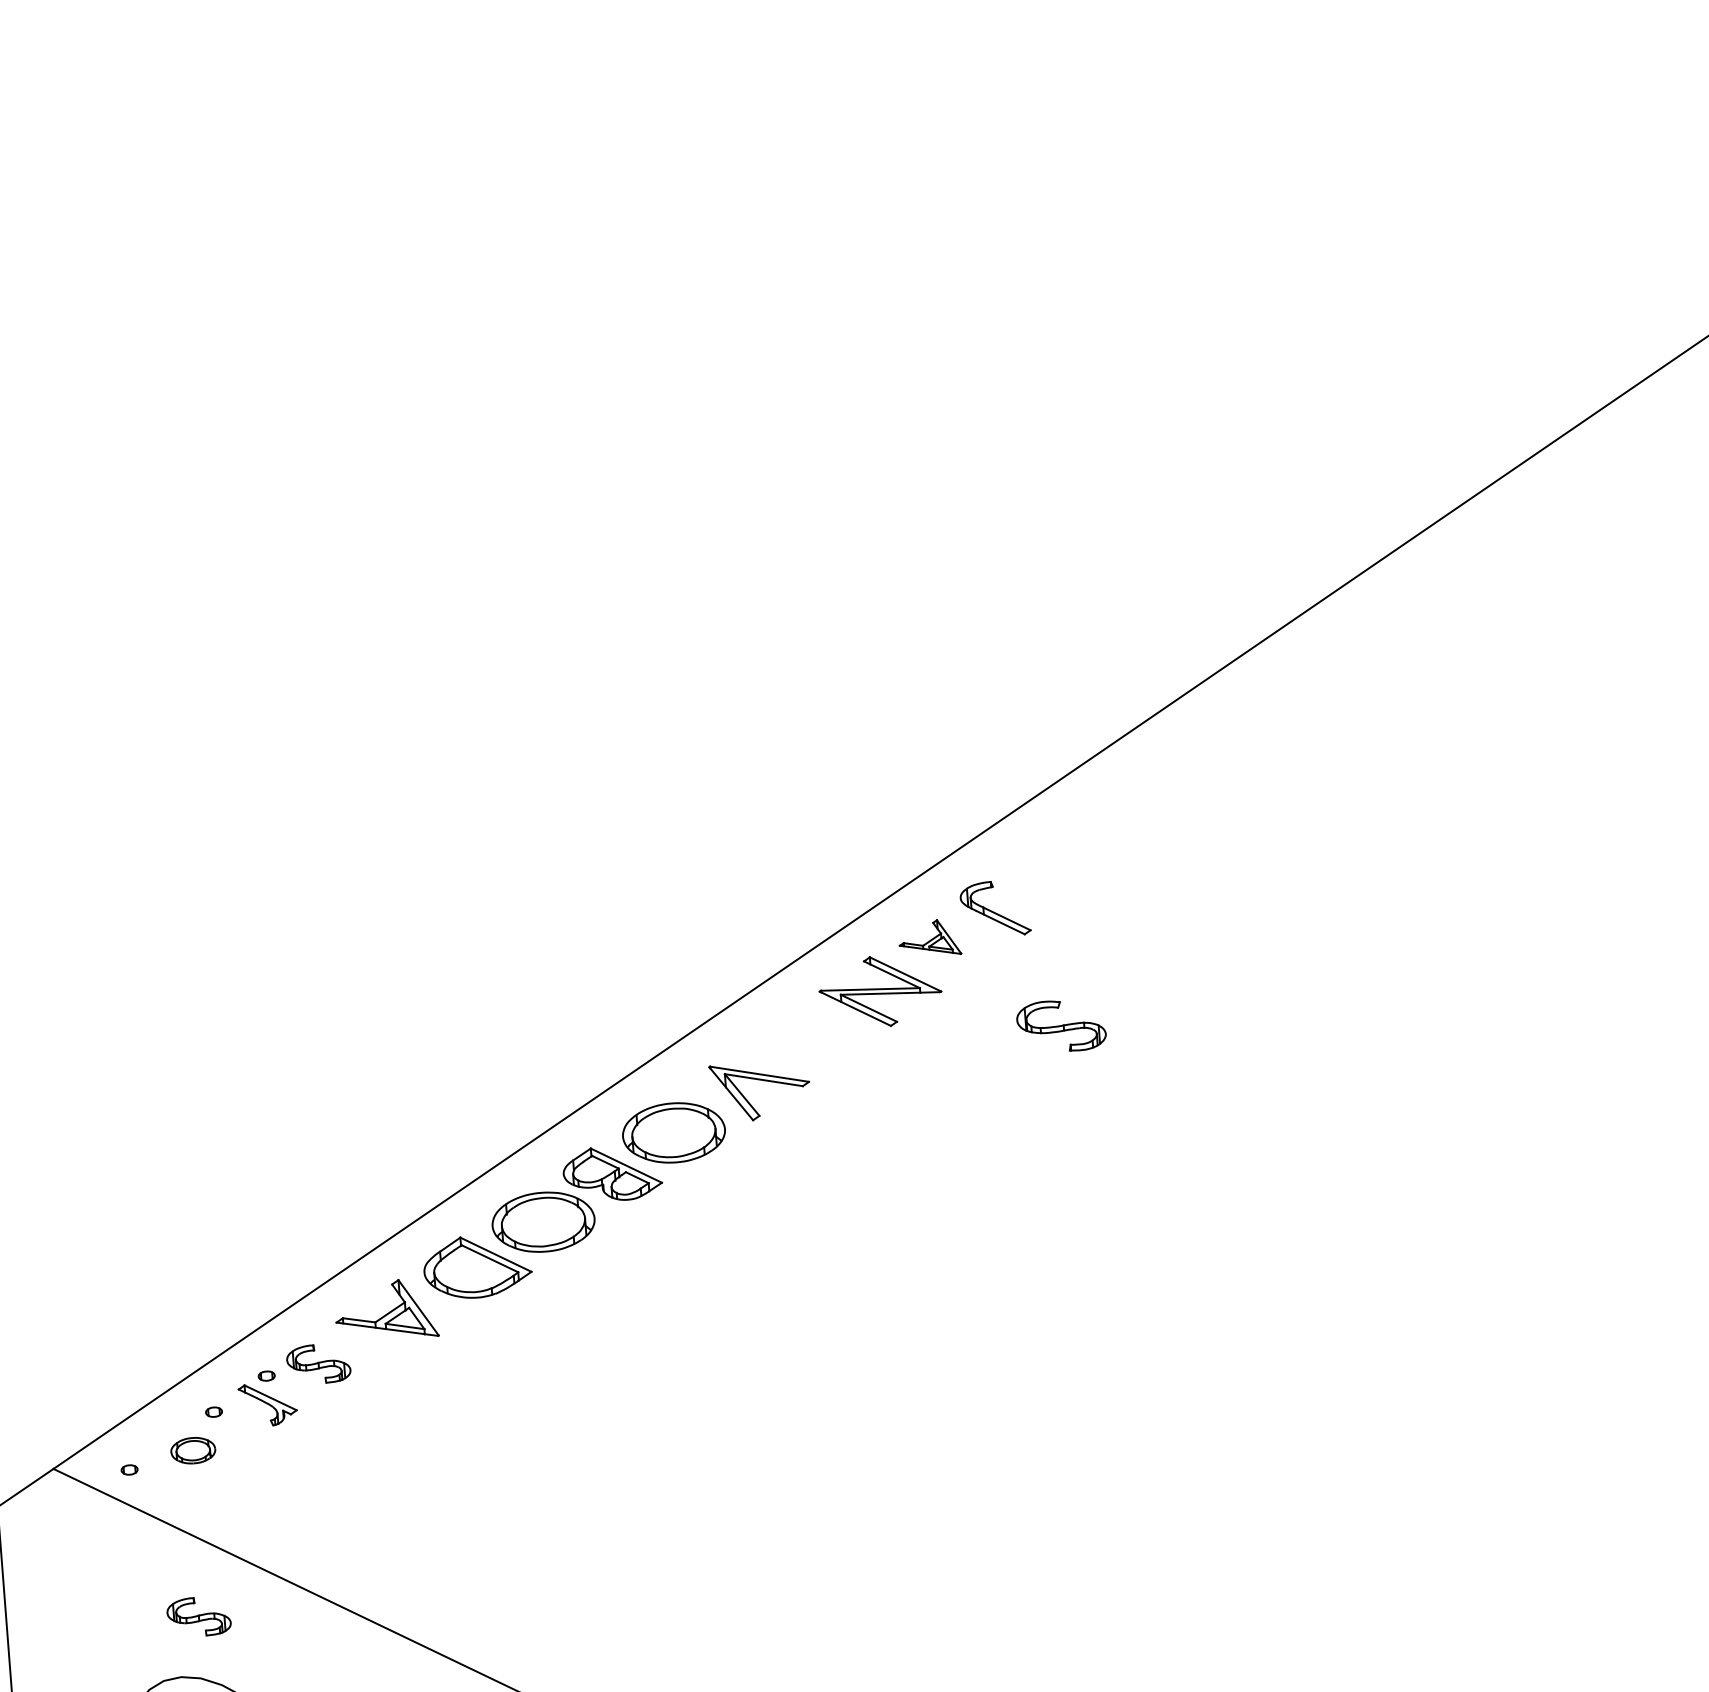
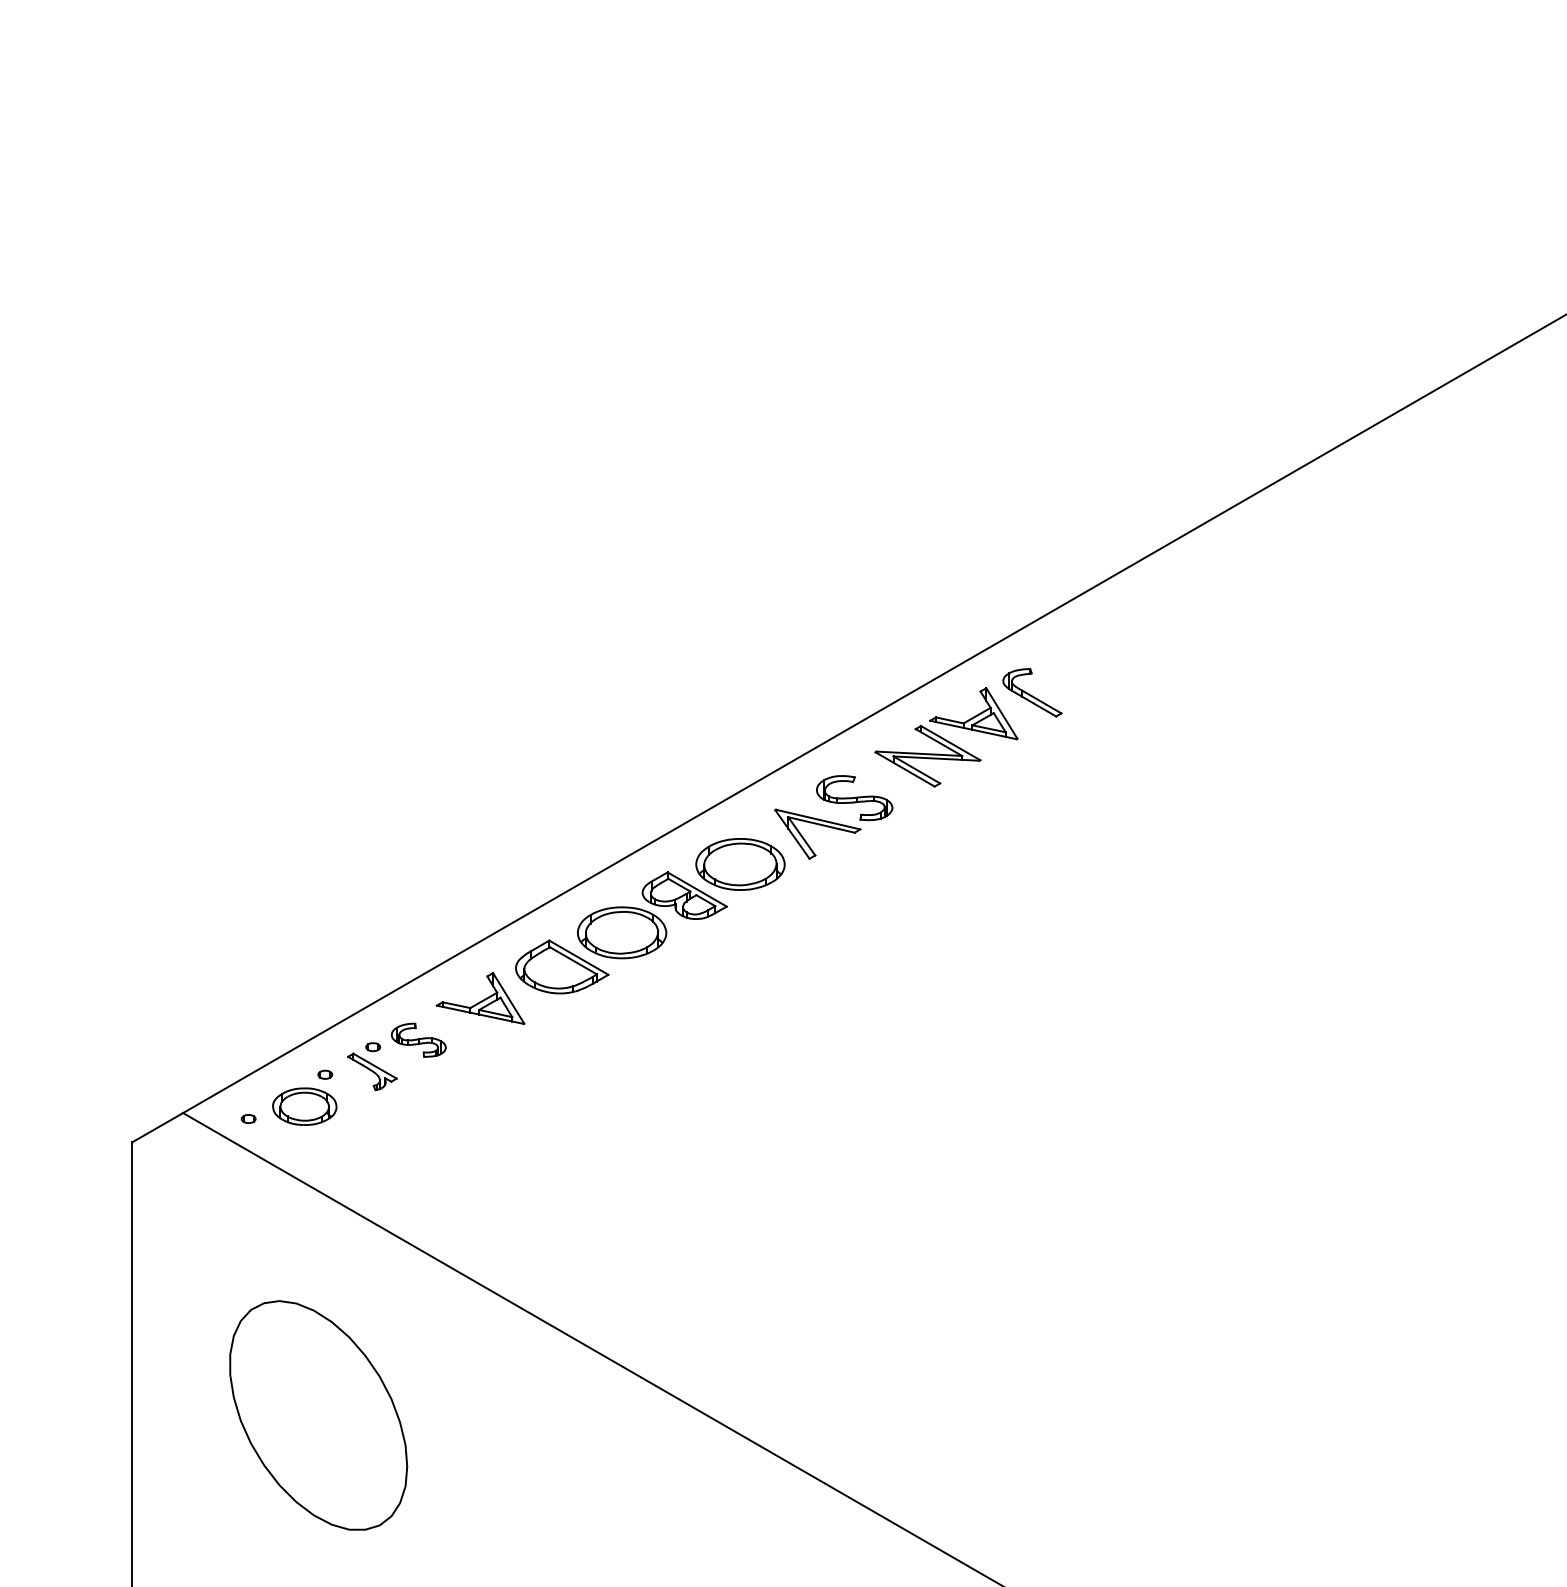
part: (929, 938) -> (973, 713), size x1.67
part: (1061, 1026) -> (854, 798), moved
part: (192, 1450) -> (304, 1106), size x1.67
part: (198, 1615) -> (298, 1249), removed

